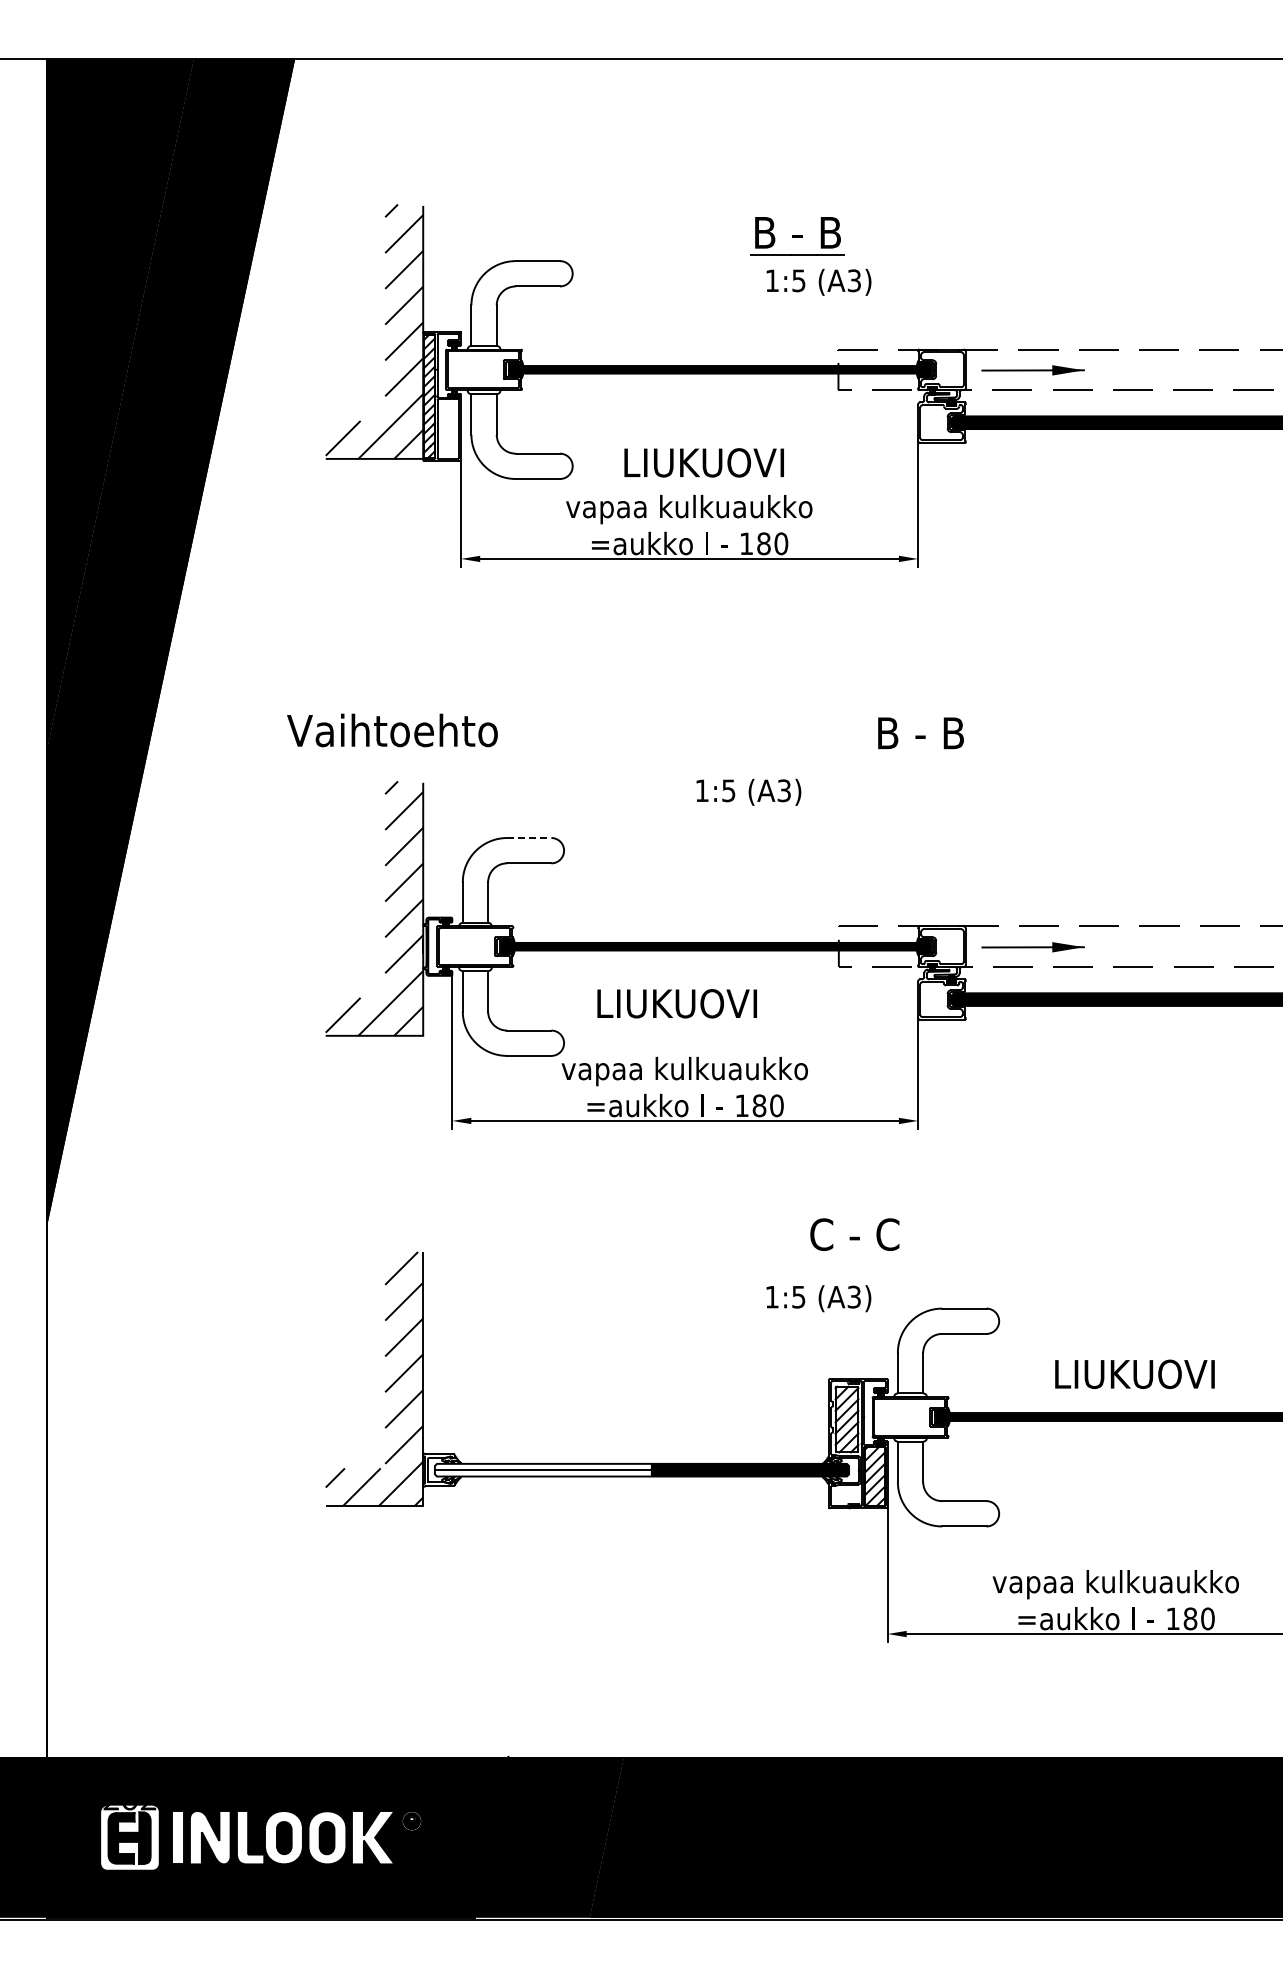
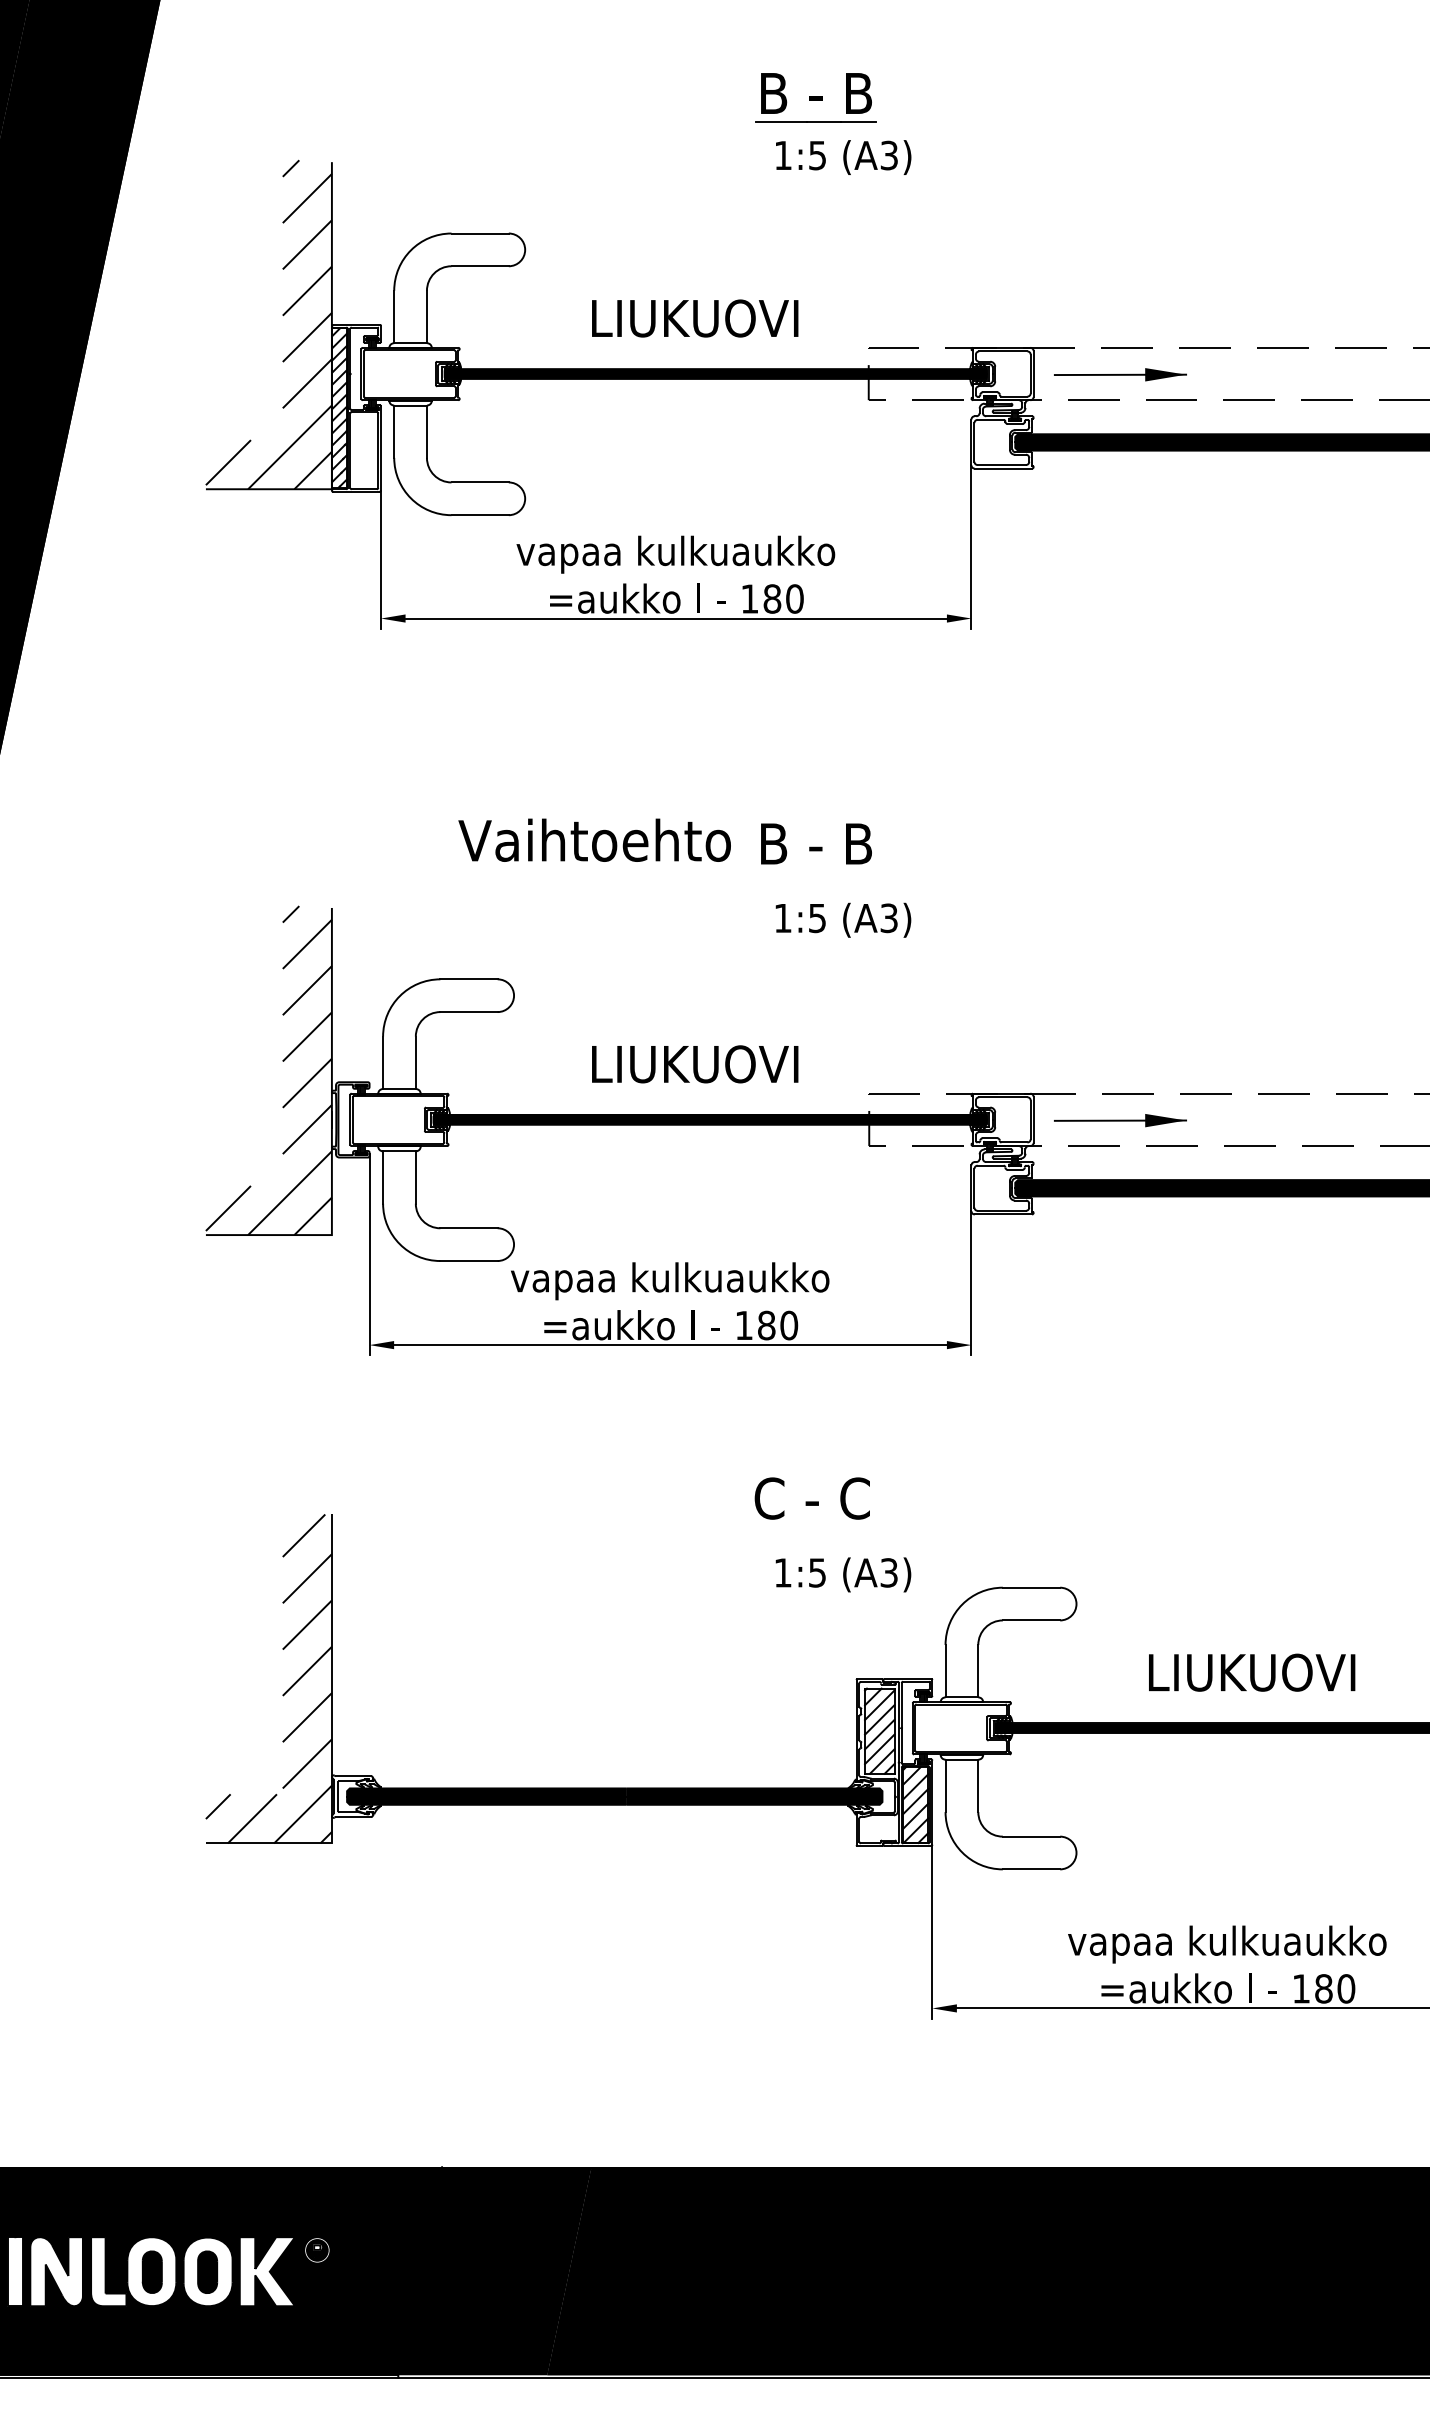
part: (810, 256) -> (832, 124), moved
text: (703, 462) -> (694, 318), moved
text: (392, 730) -> (594, 840), moved
text: (920, 733) -> (815, 844), moved
text: (748, 791) -> (842, 919), moved
line: (529, 838) -> (469, 979), dashed -> solid
text: (676, 1003) -> (694, 1063), moved
text: (854, 1234) -> (811, 1498), moved
fill: (542, 1469) -> (486, 1795), added

